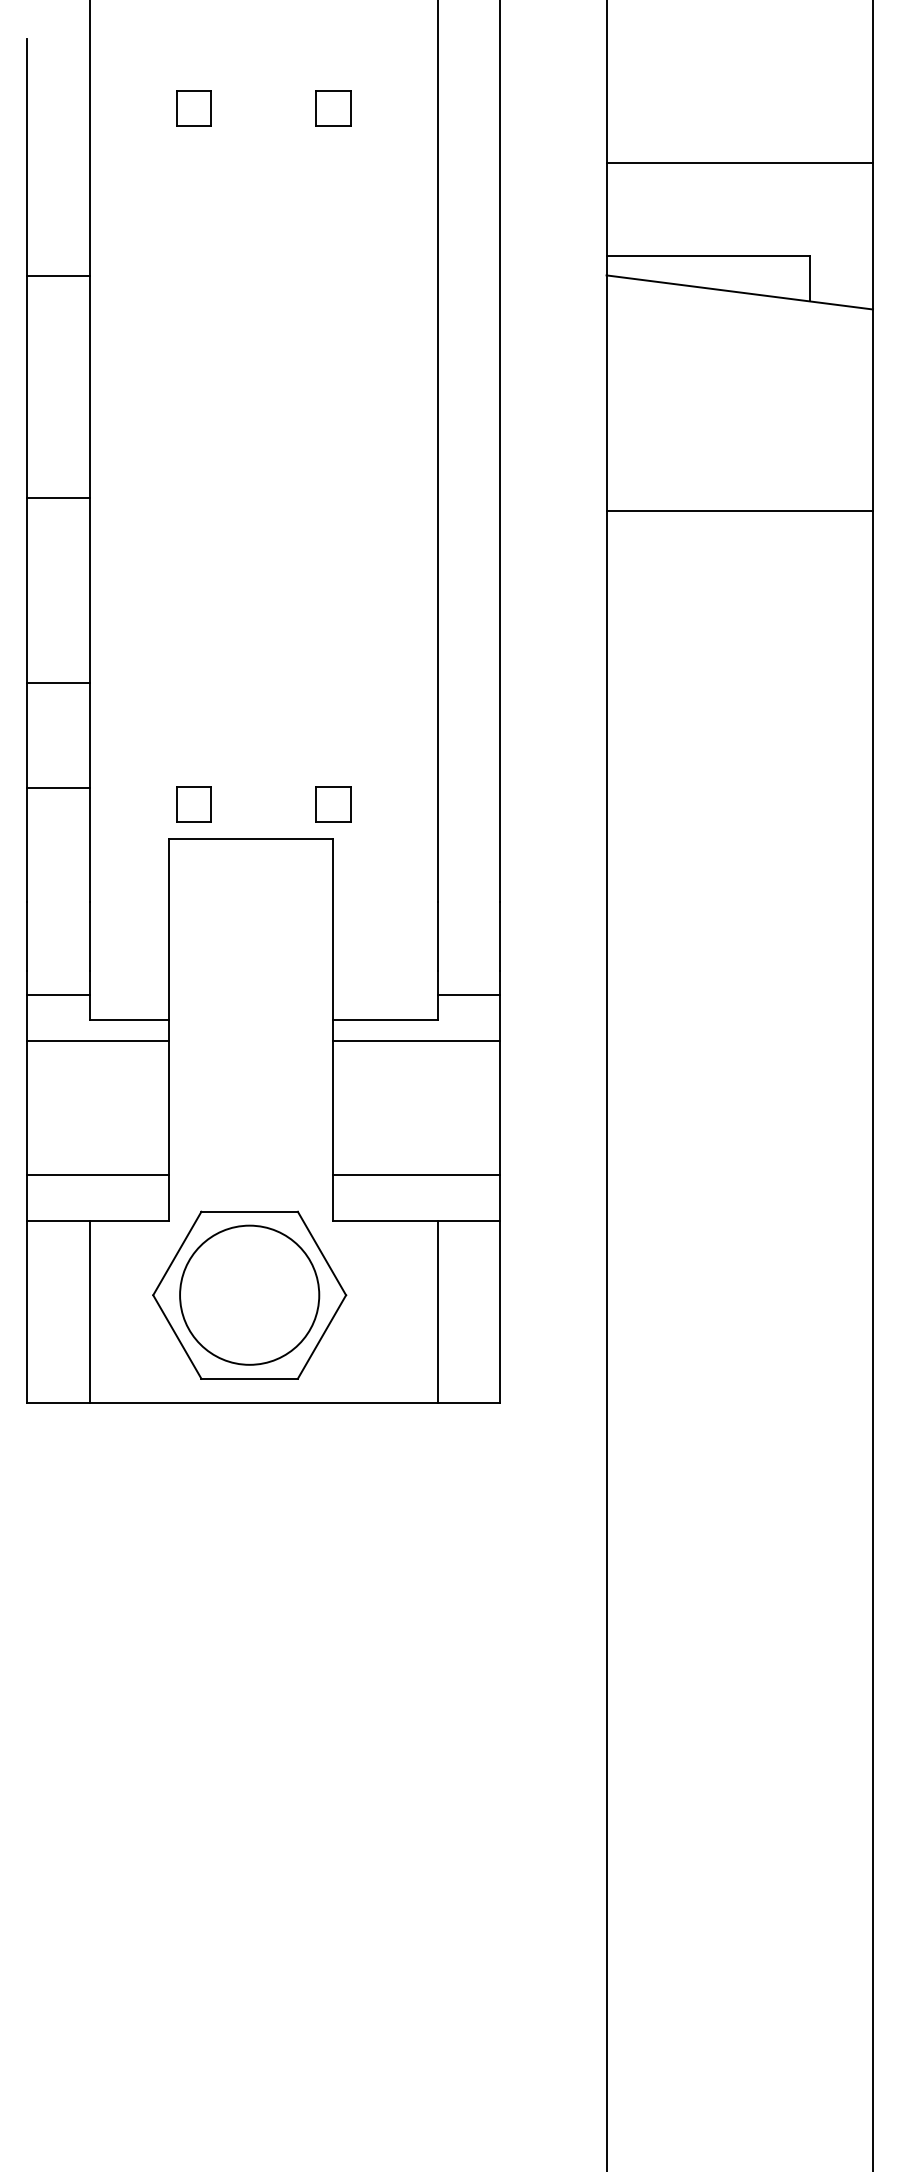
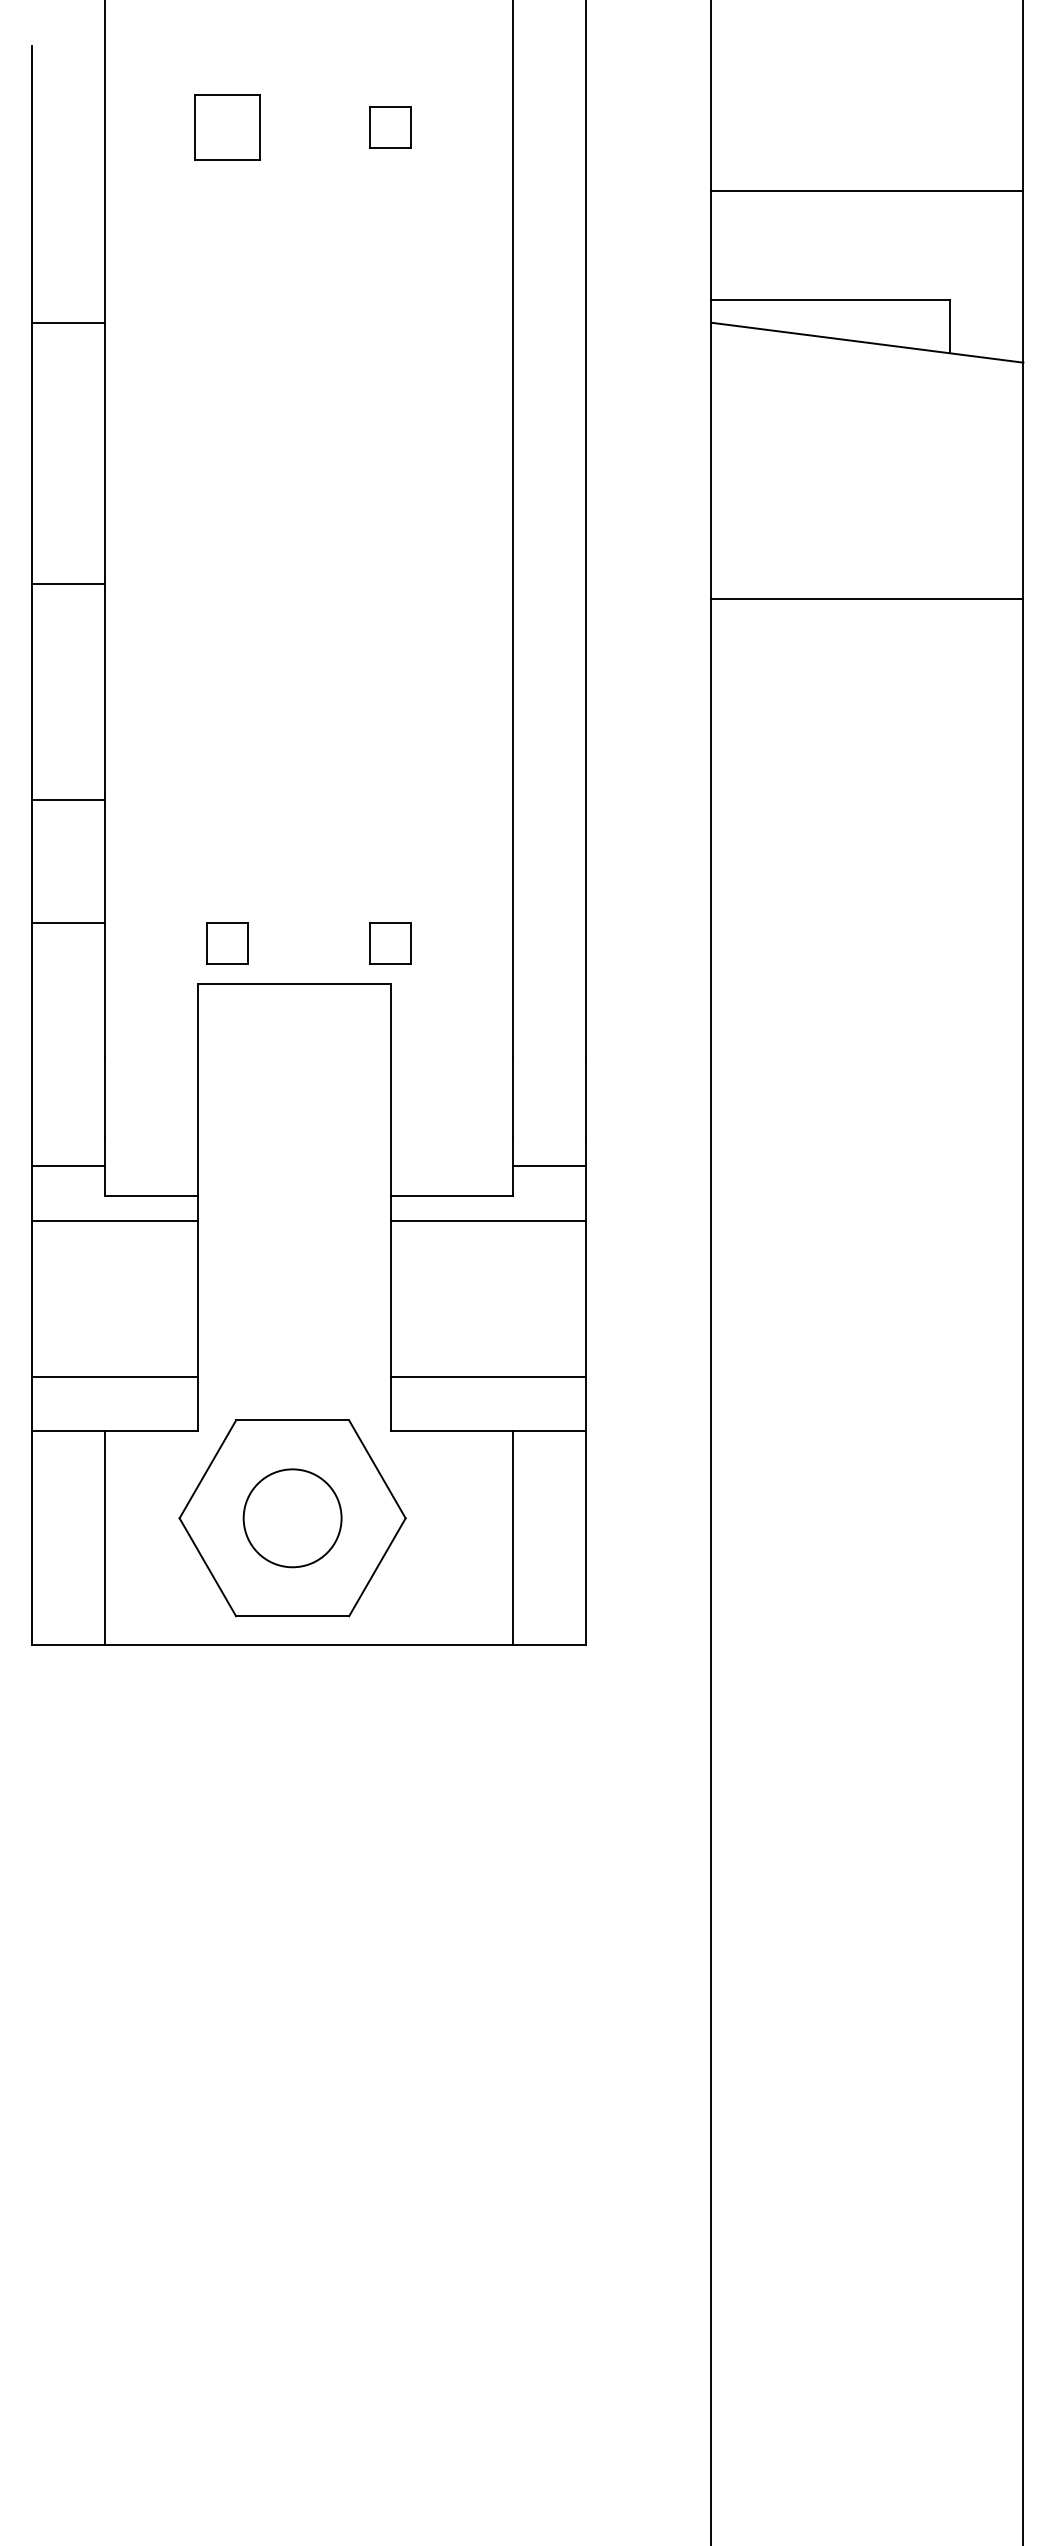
part: (194, 108) -> (227, 127), size x1.6
circle: (249, 1294) -> (292, 1517), size x0.6

